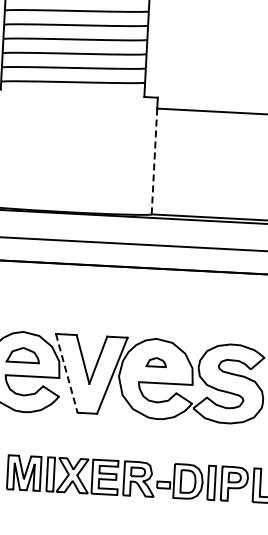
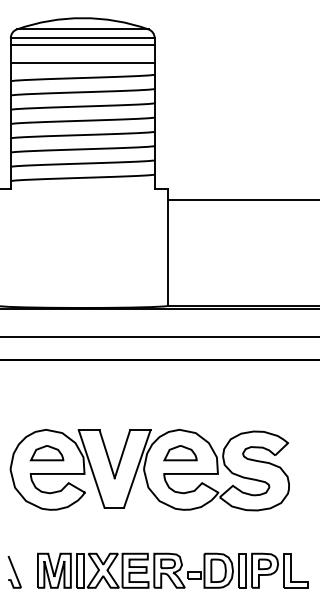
line: (154, 161) -> (168, 252), dashed -> solid
part: (156, 362) -> (180, 453), size x1.67
line: (66, 372) -> (91, 468), dashed -> solid

